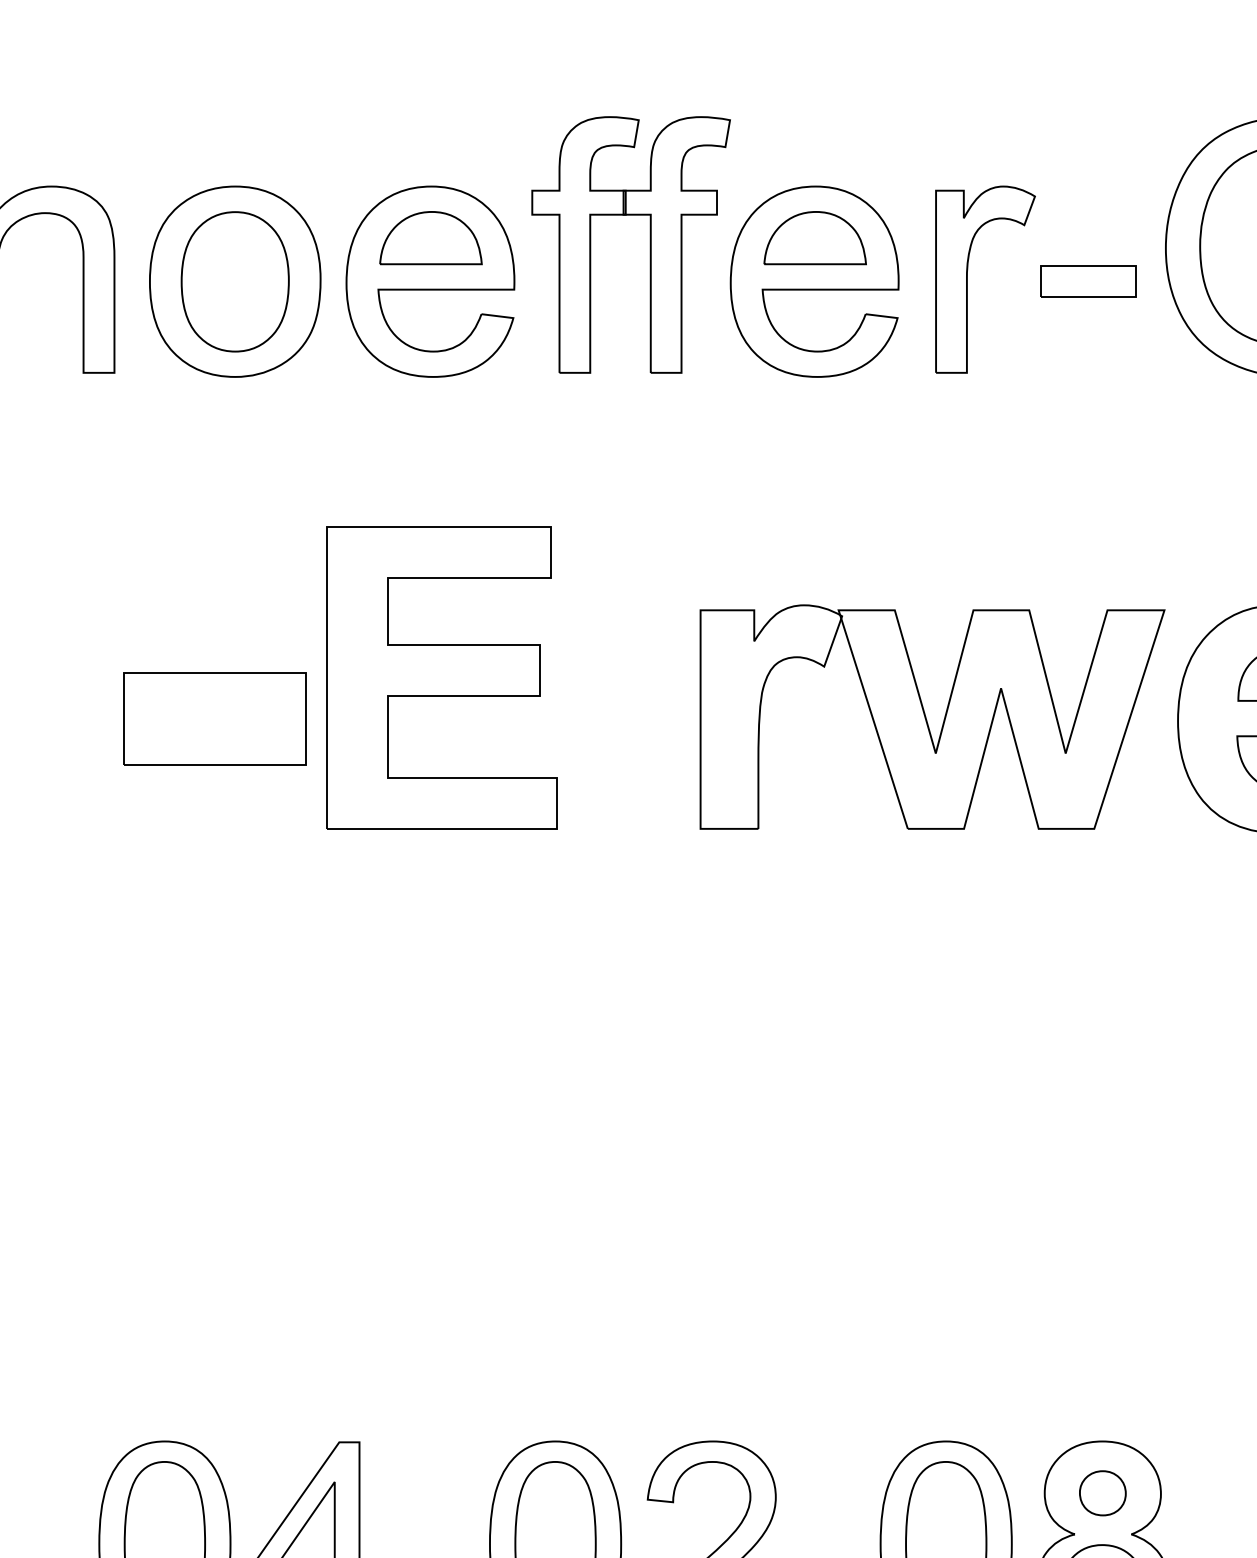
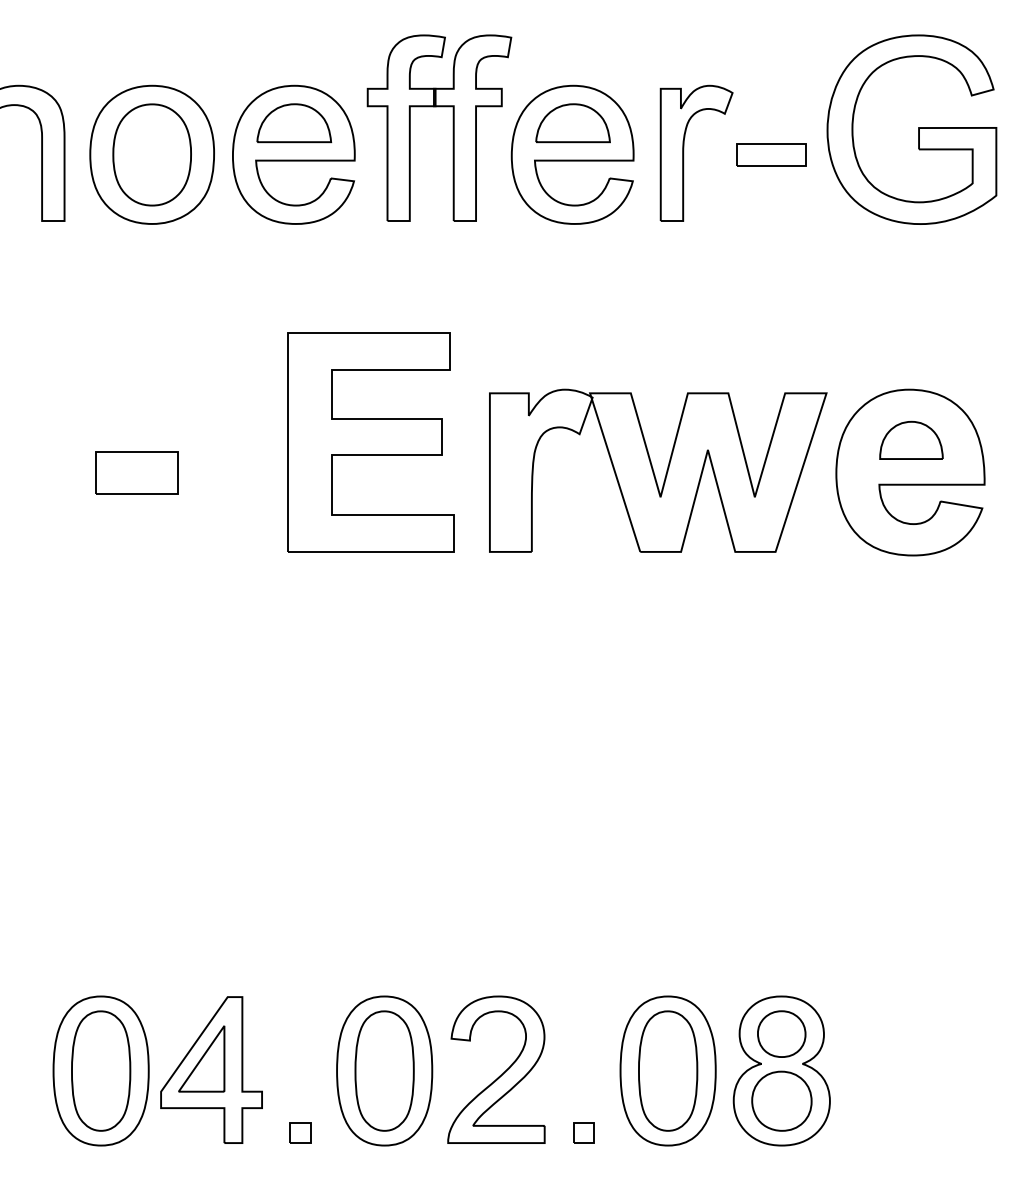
part: (440, 678) -> (370, 442), moved
part: (213, 719) -> (136, 472), size x0.62
part: (1102, 1492) -> (781, 1033), size x1.43

